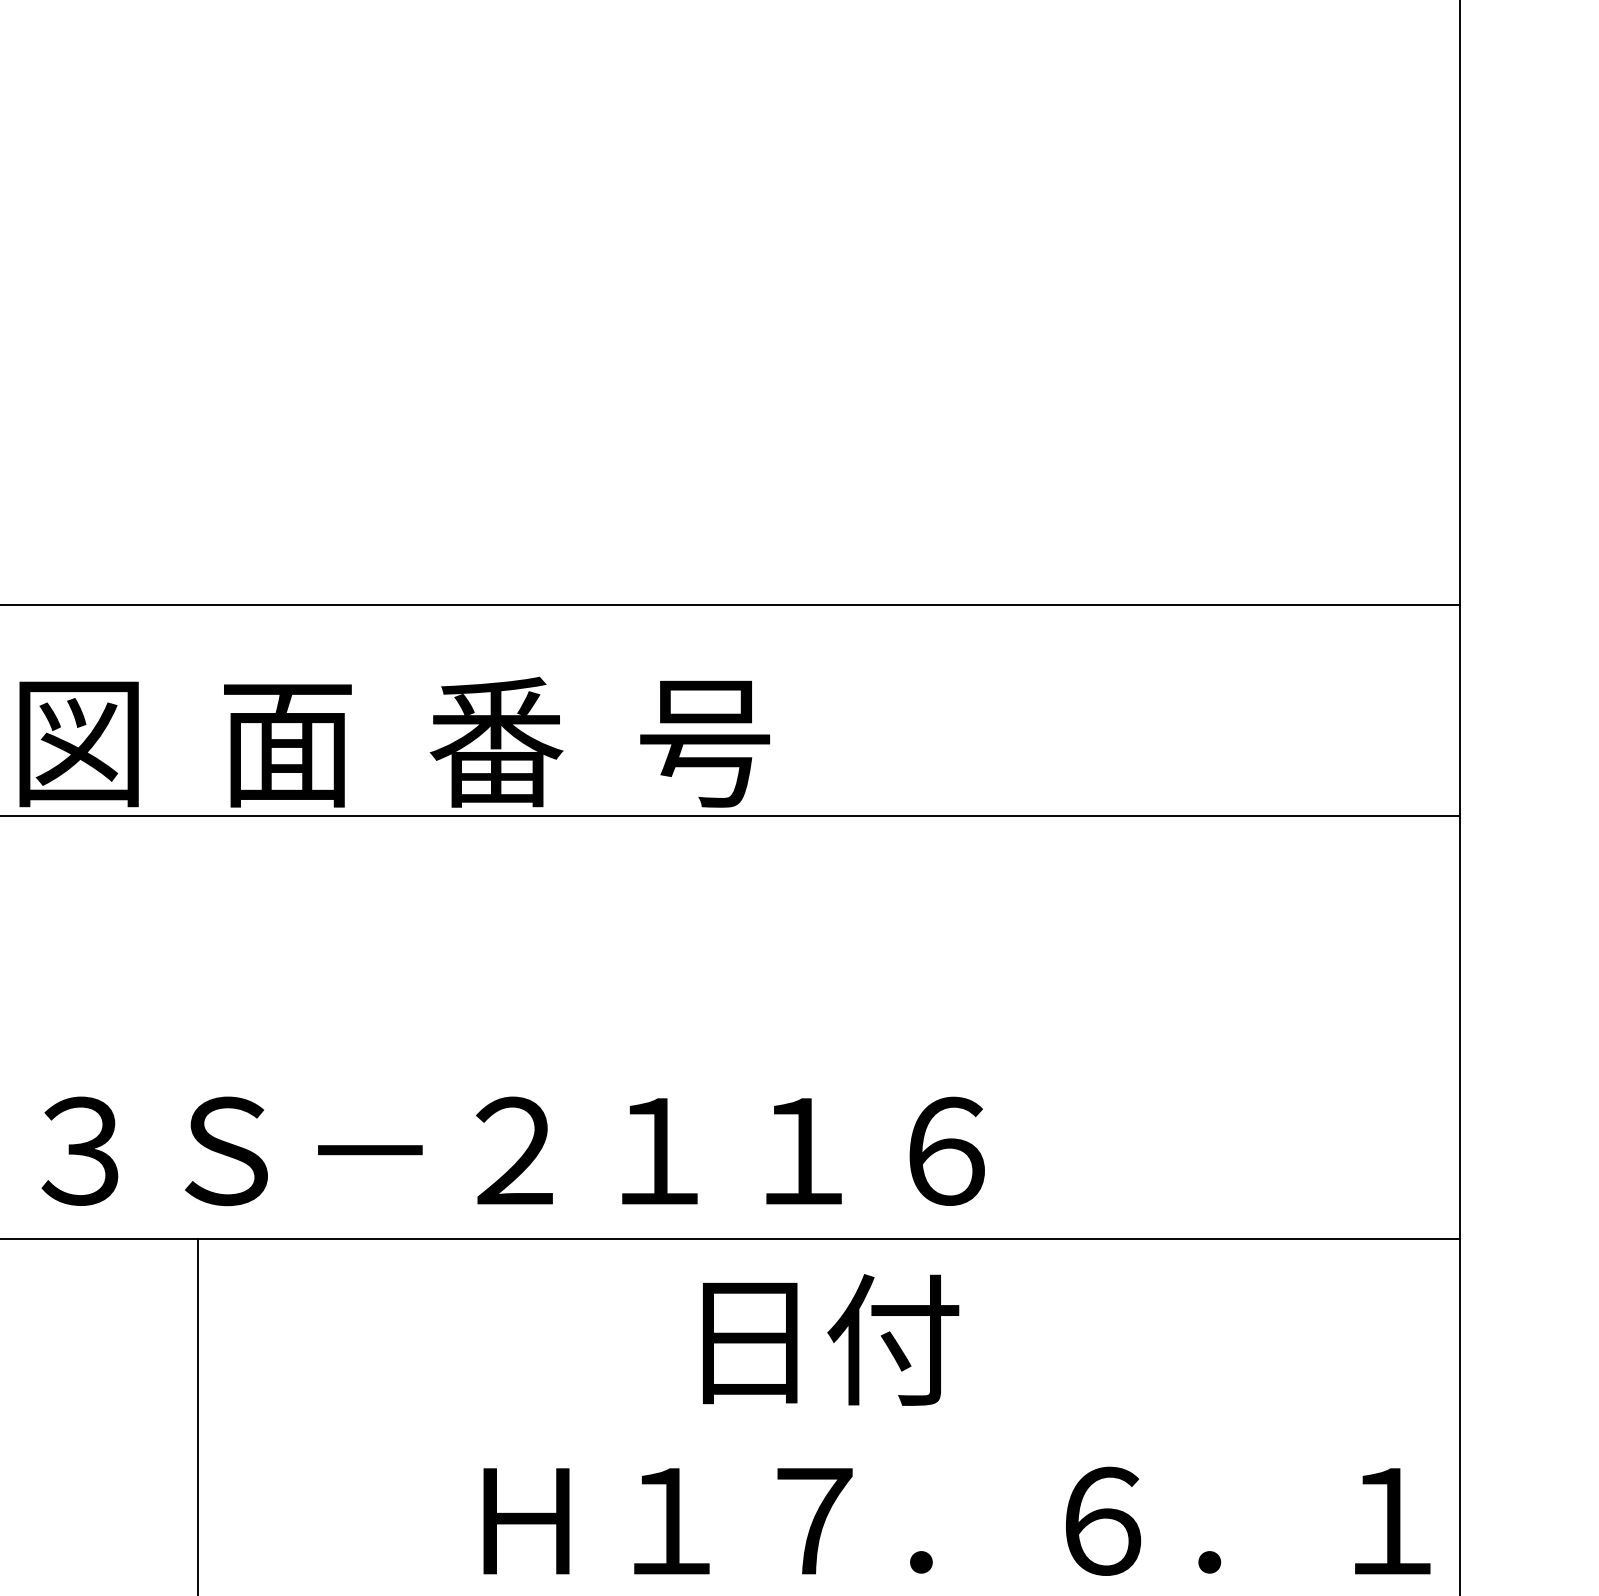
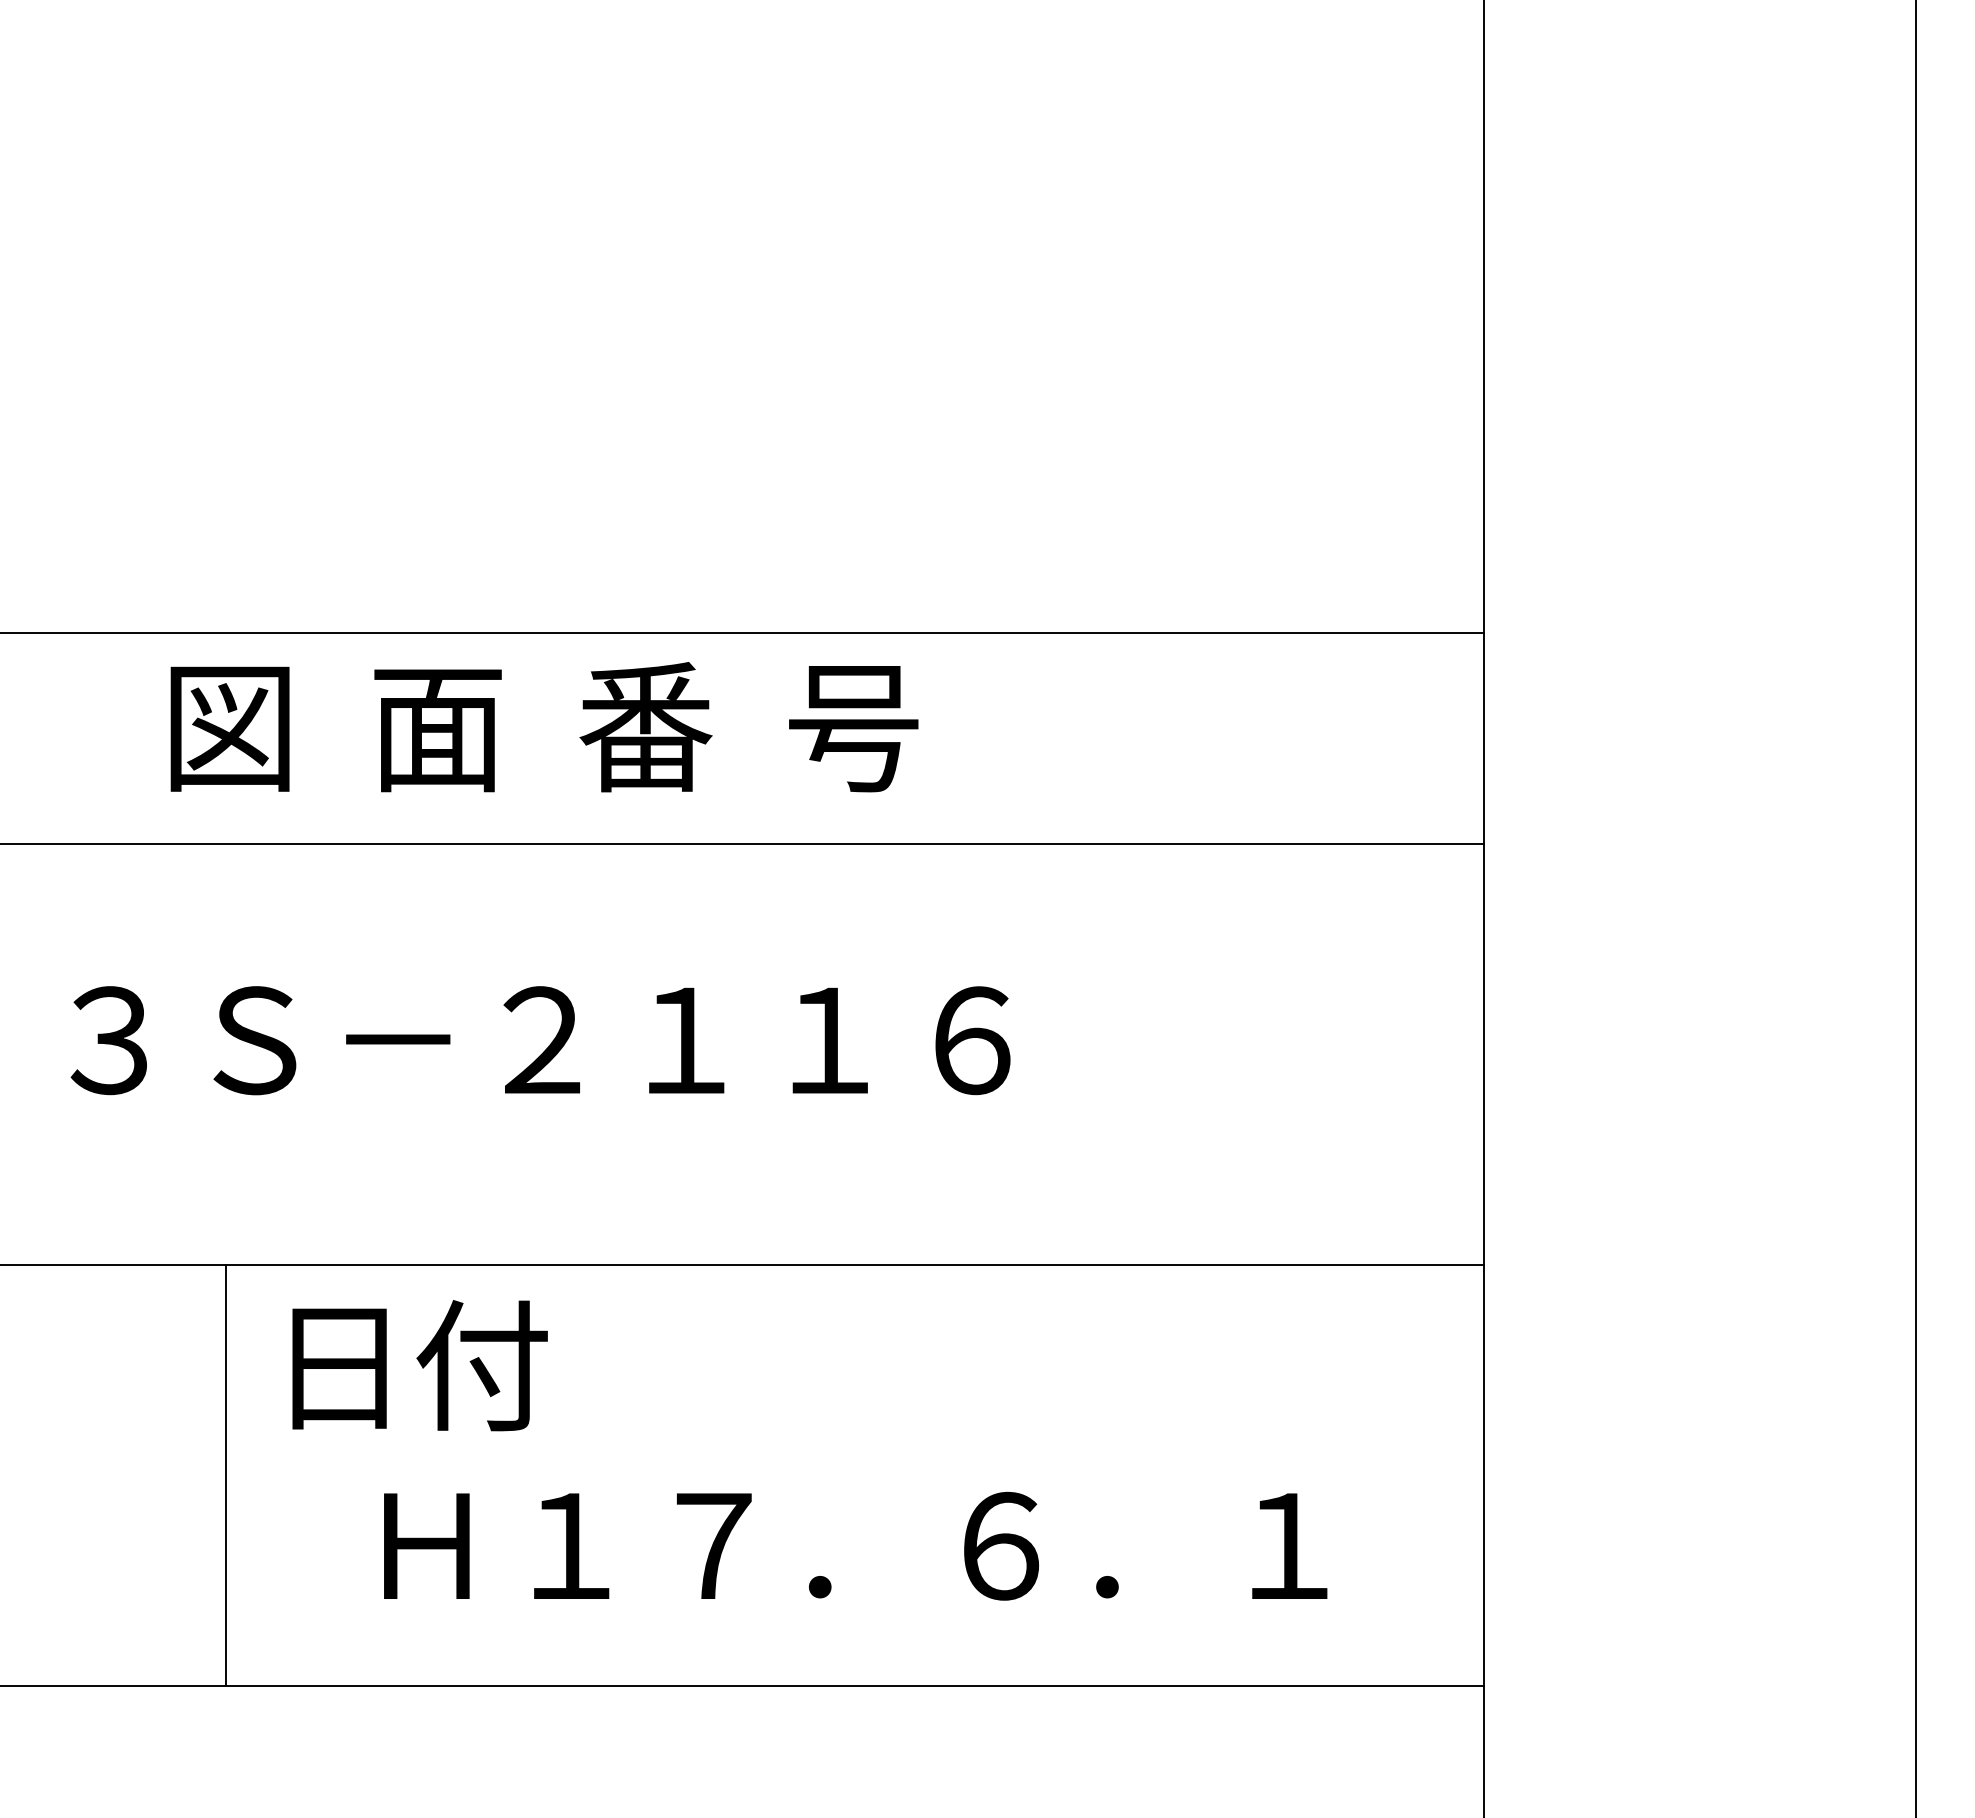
text: (394, 742) -> (544, 727), moved
text: (513, 1151) -> (540, 1040), moved
text: (830, 1339) -> (419, 1365), moved
text: (956, 1520) -> (855, 1545), moved

